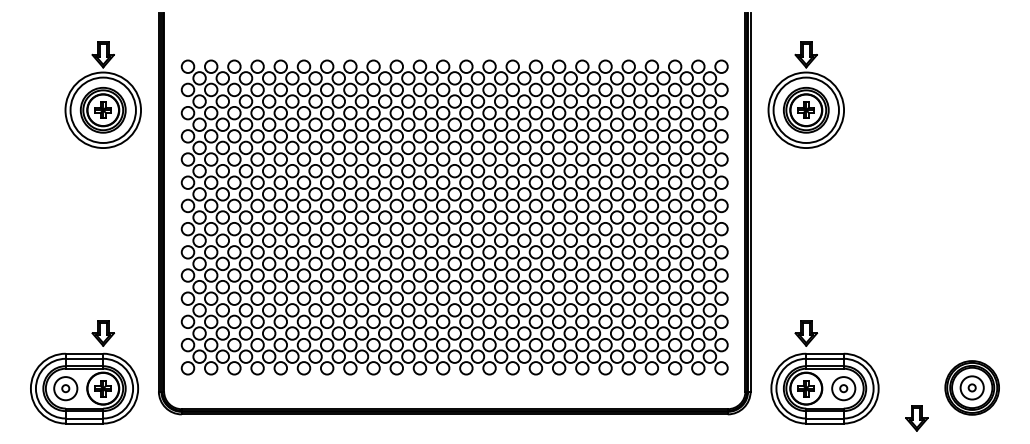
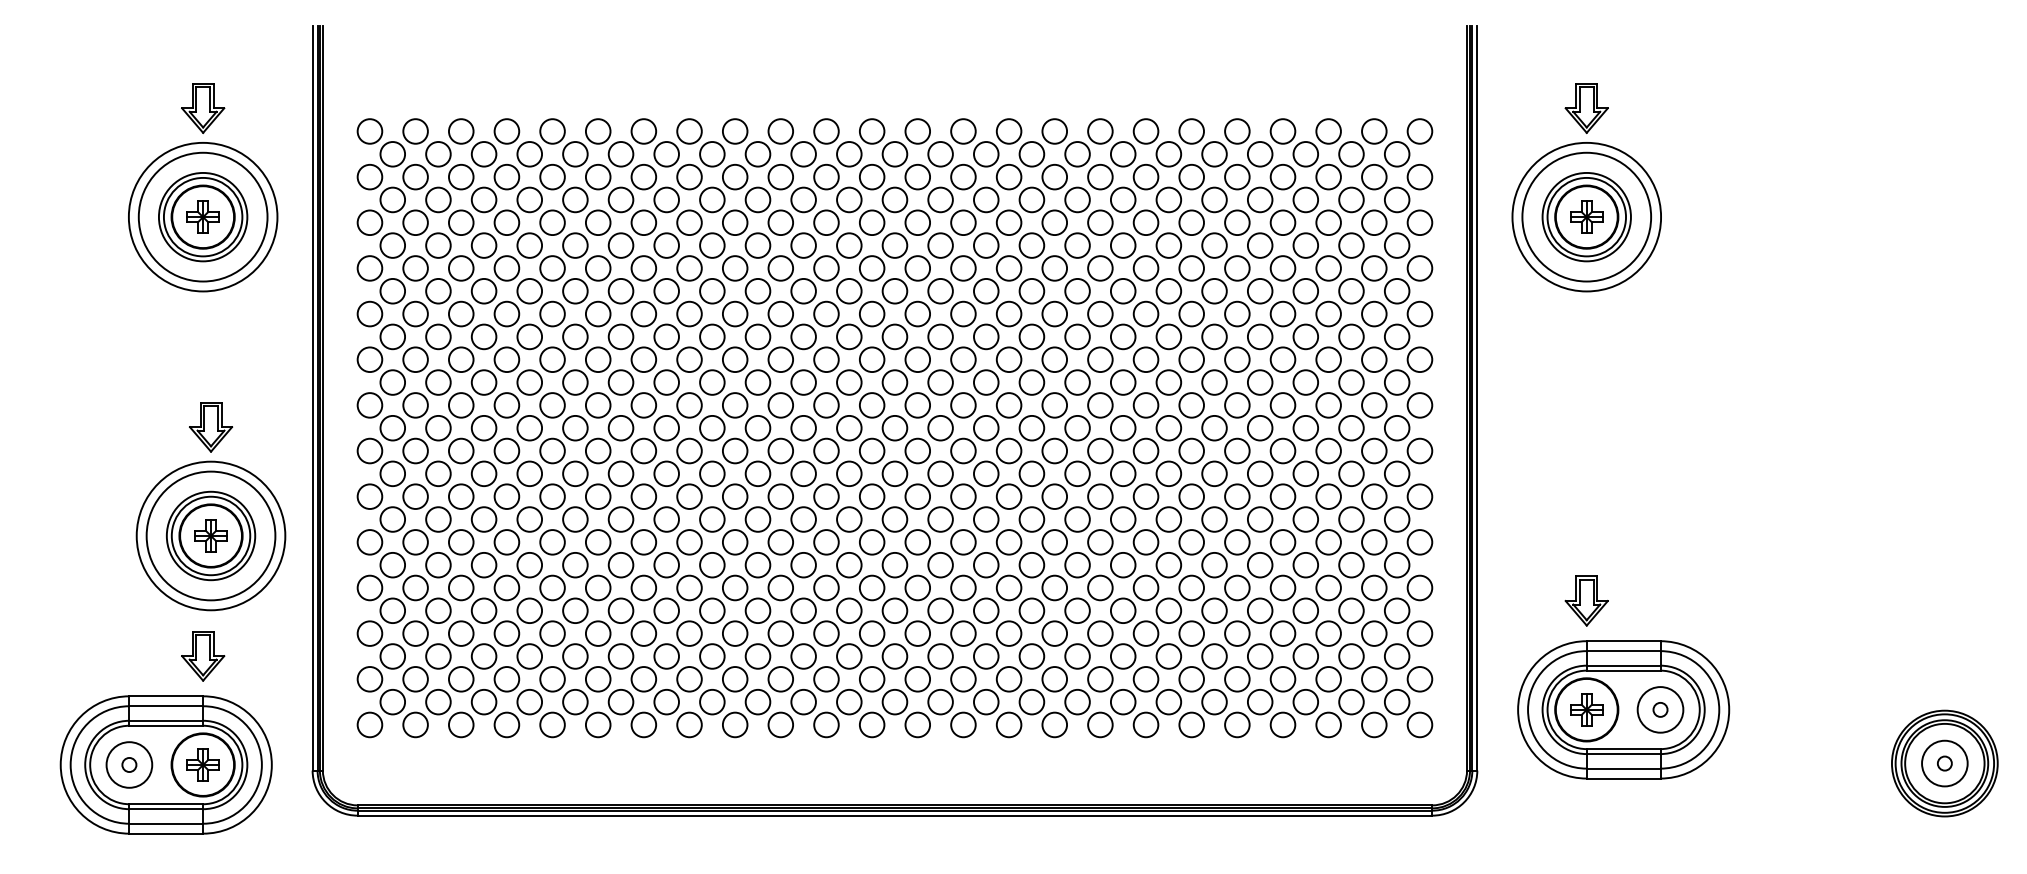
part: (106, 256) -> (209, 504), added
part: (824, 372) -> (1622, 678), moved
part: (971, 387) -> (1943, 762), moved
part: (916, 418) -> (1803, 823), removed

